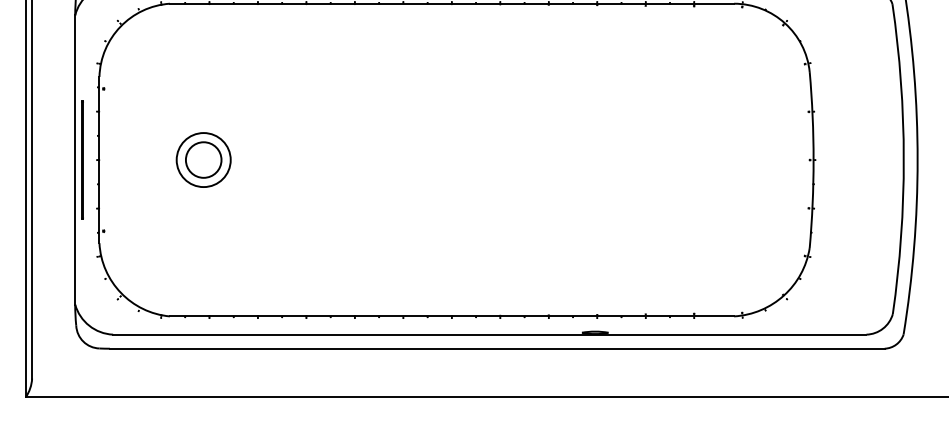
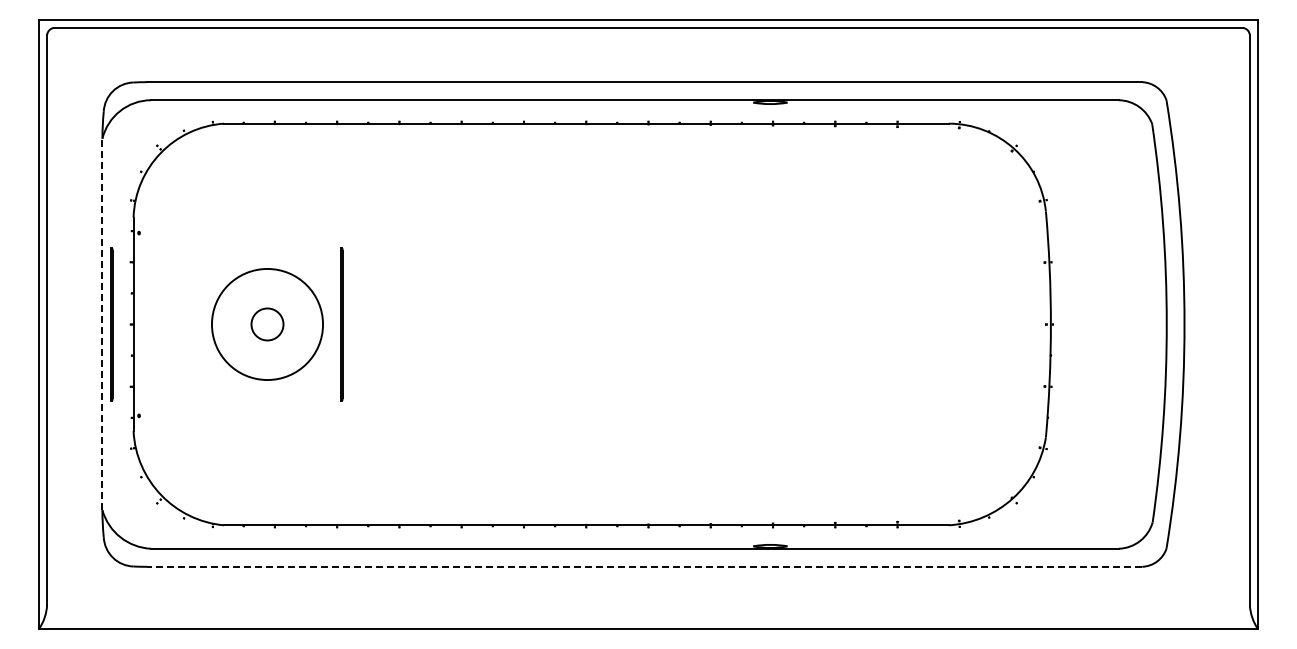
line: (75, 160) -> (102, 324), solid -> dashed
circle: (203, 160) -> (267, 324), size x0.7
circle: (203, 160) -> (267, 324), size x1.6
line: (261, 160) -> (341, 324), added
line: (497, 348) -> (644, 566), solid -> dashed

